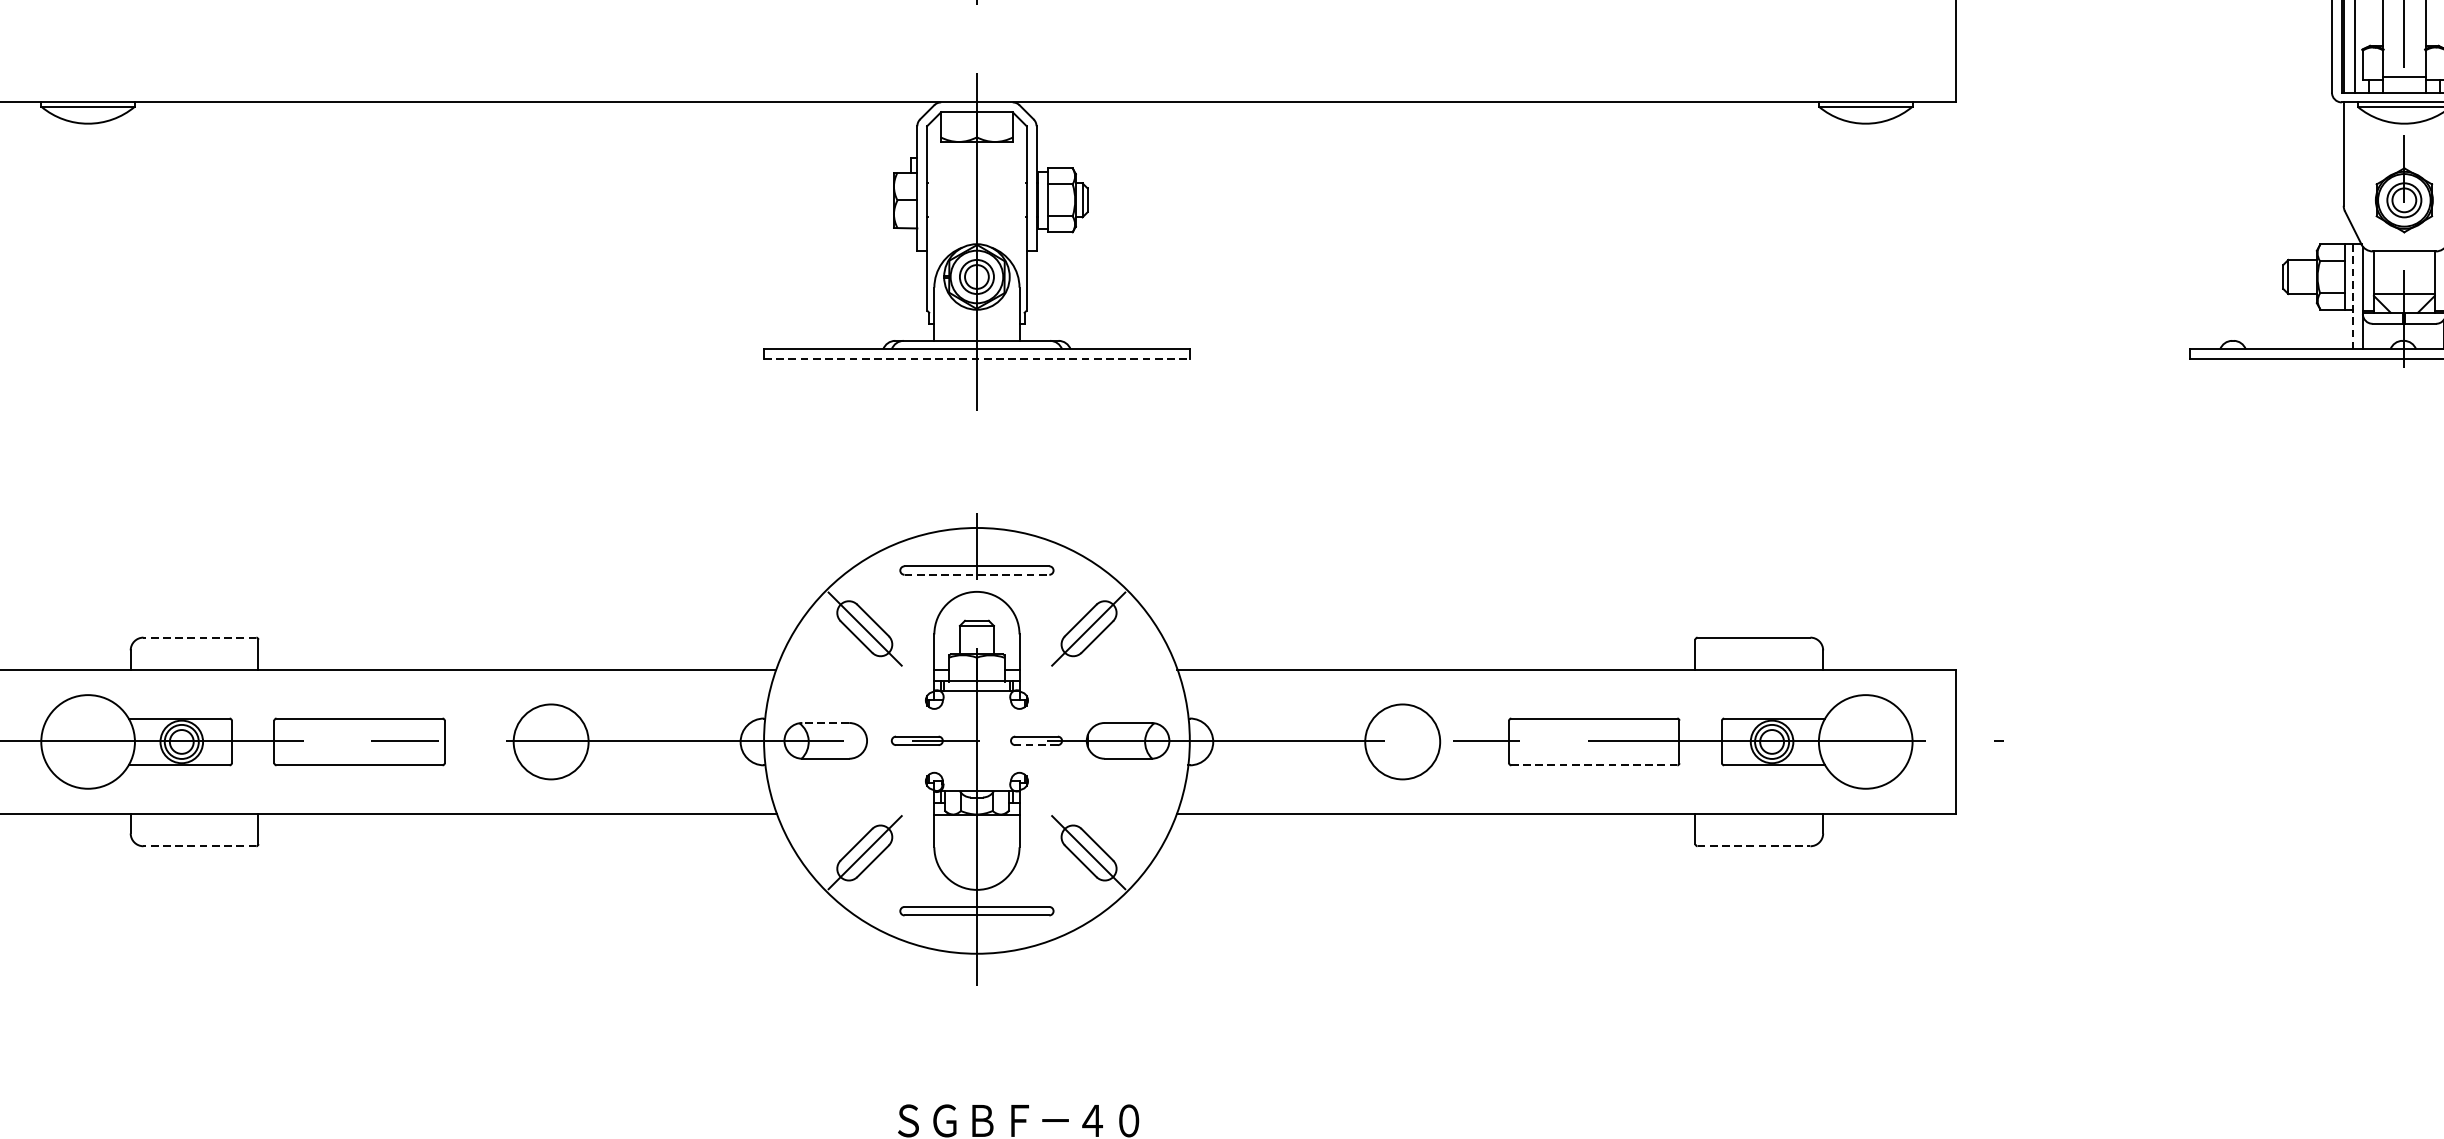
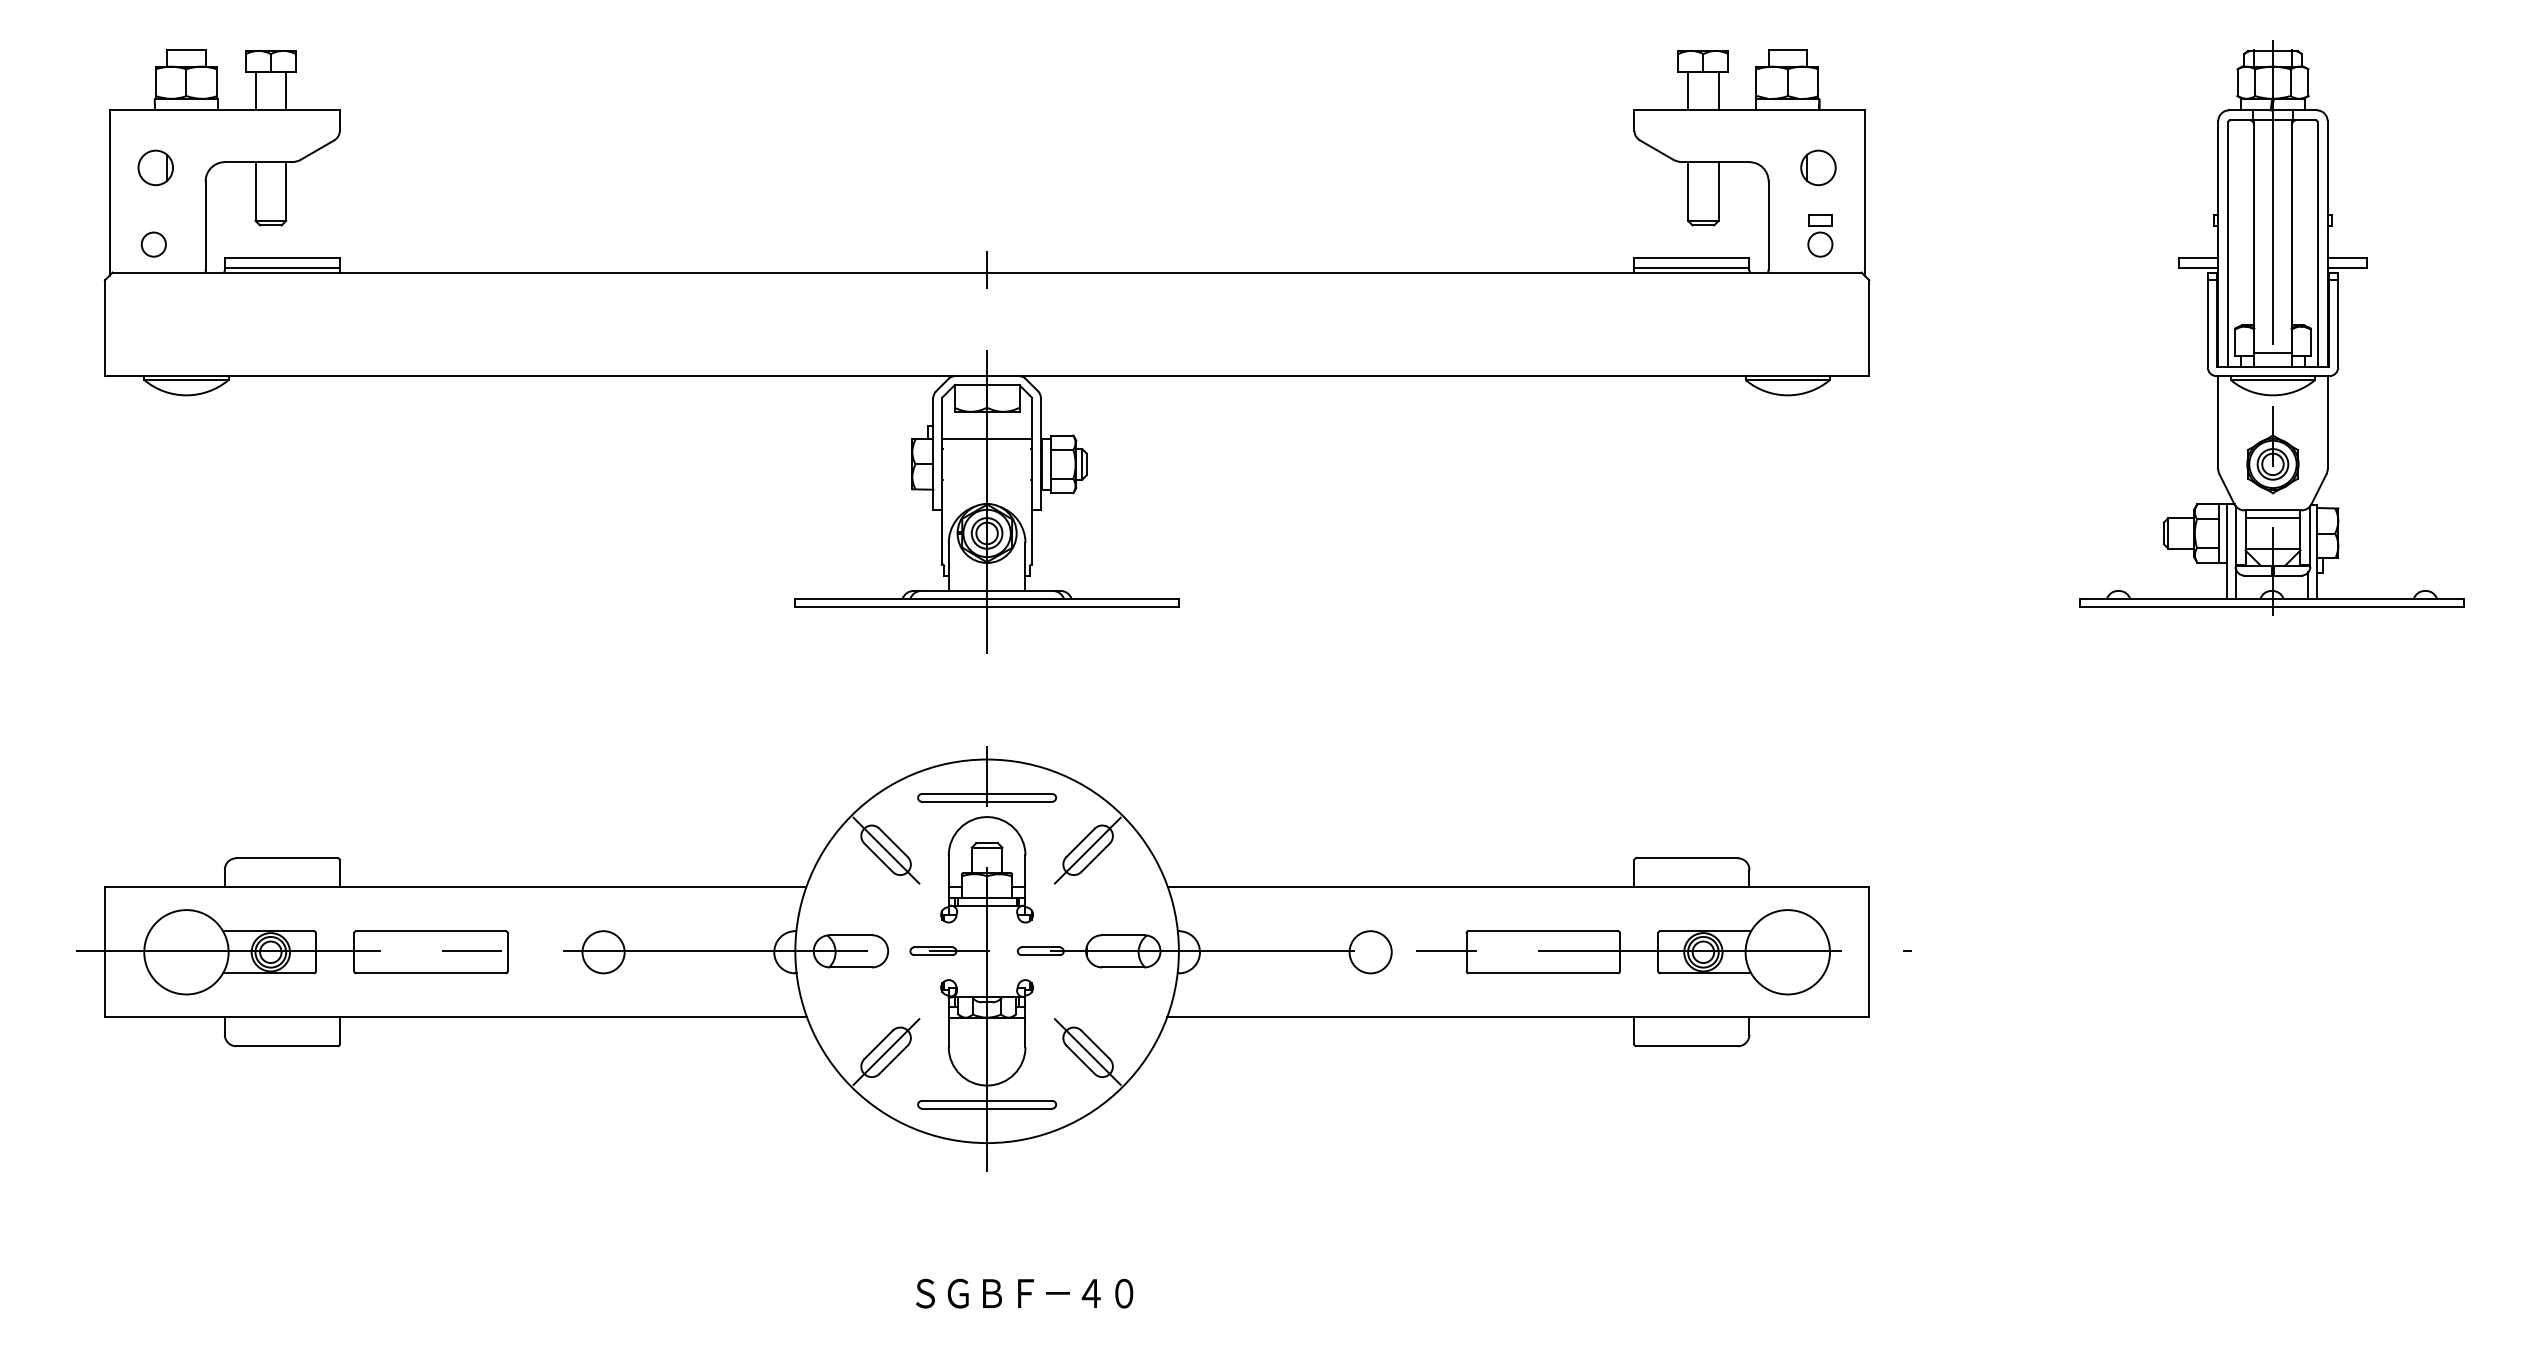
line: (977, 172) -> (987, 439), added
line: (2403, 260) -> (2272, 518), added
line: (2352, 297) -> (2226, 551), dashed -> solid
line: (977, 359) -> (987, 607), dashed -> solid
line: (977, 574) -> (987, 801), dashed -> solid
line: (200, 637) -> (287, 858), dashed -> solid
line: (825, 723) -> (850, 935), dashed -> solid
circle: (551, 742) -> (603, 952), size x0.62
circle: (1402, 742) -> (1370, 952), size x0.62
line: (1036, 745) -> (1040, 955), dashed -> solid
line: (1594, 765) -> (1543, 973), dashed -> solid
line: (200, 846) -> (287, 1046), dashed -> solid
line: (1754, 846) -> (1687, 1046), dashed -> solid

